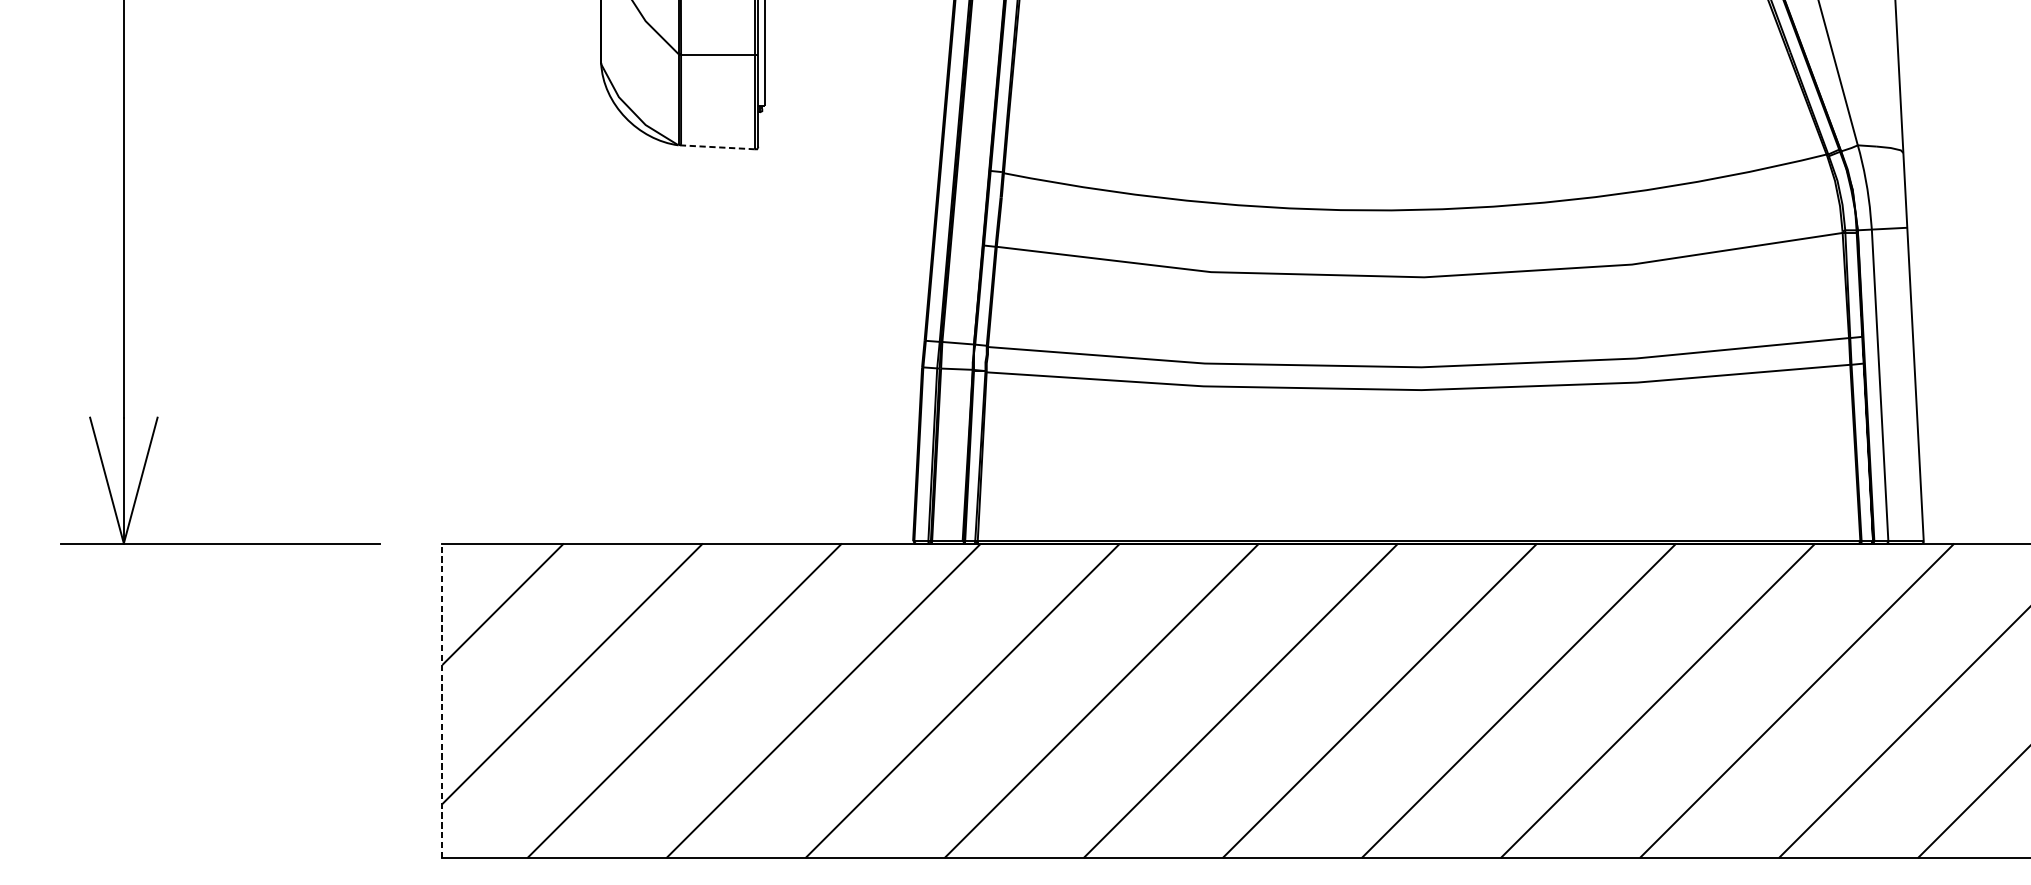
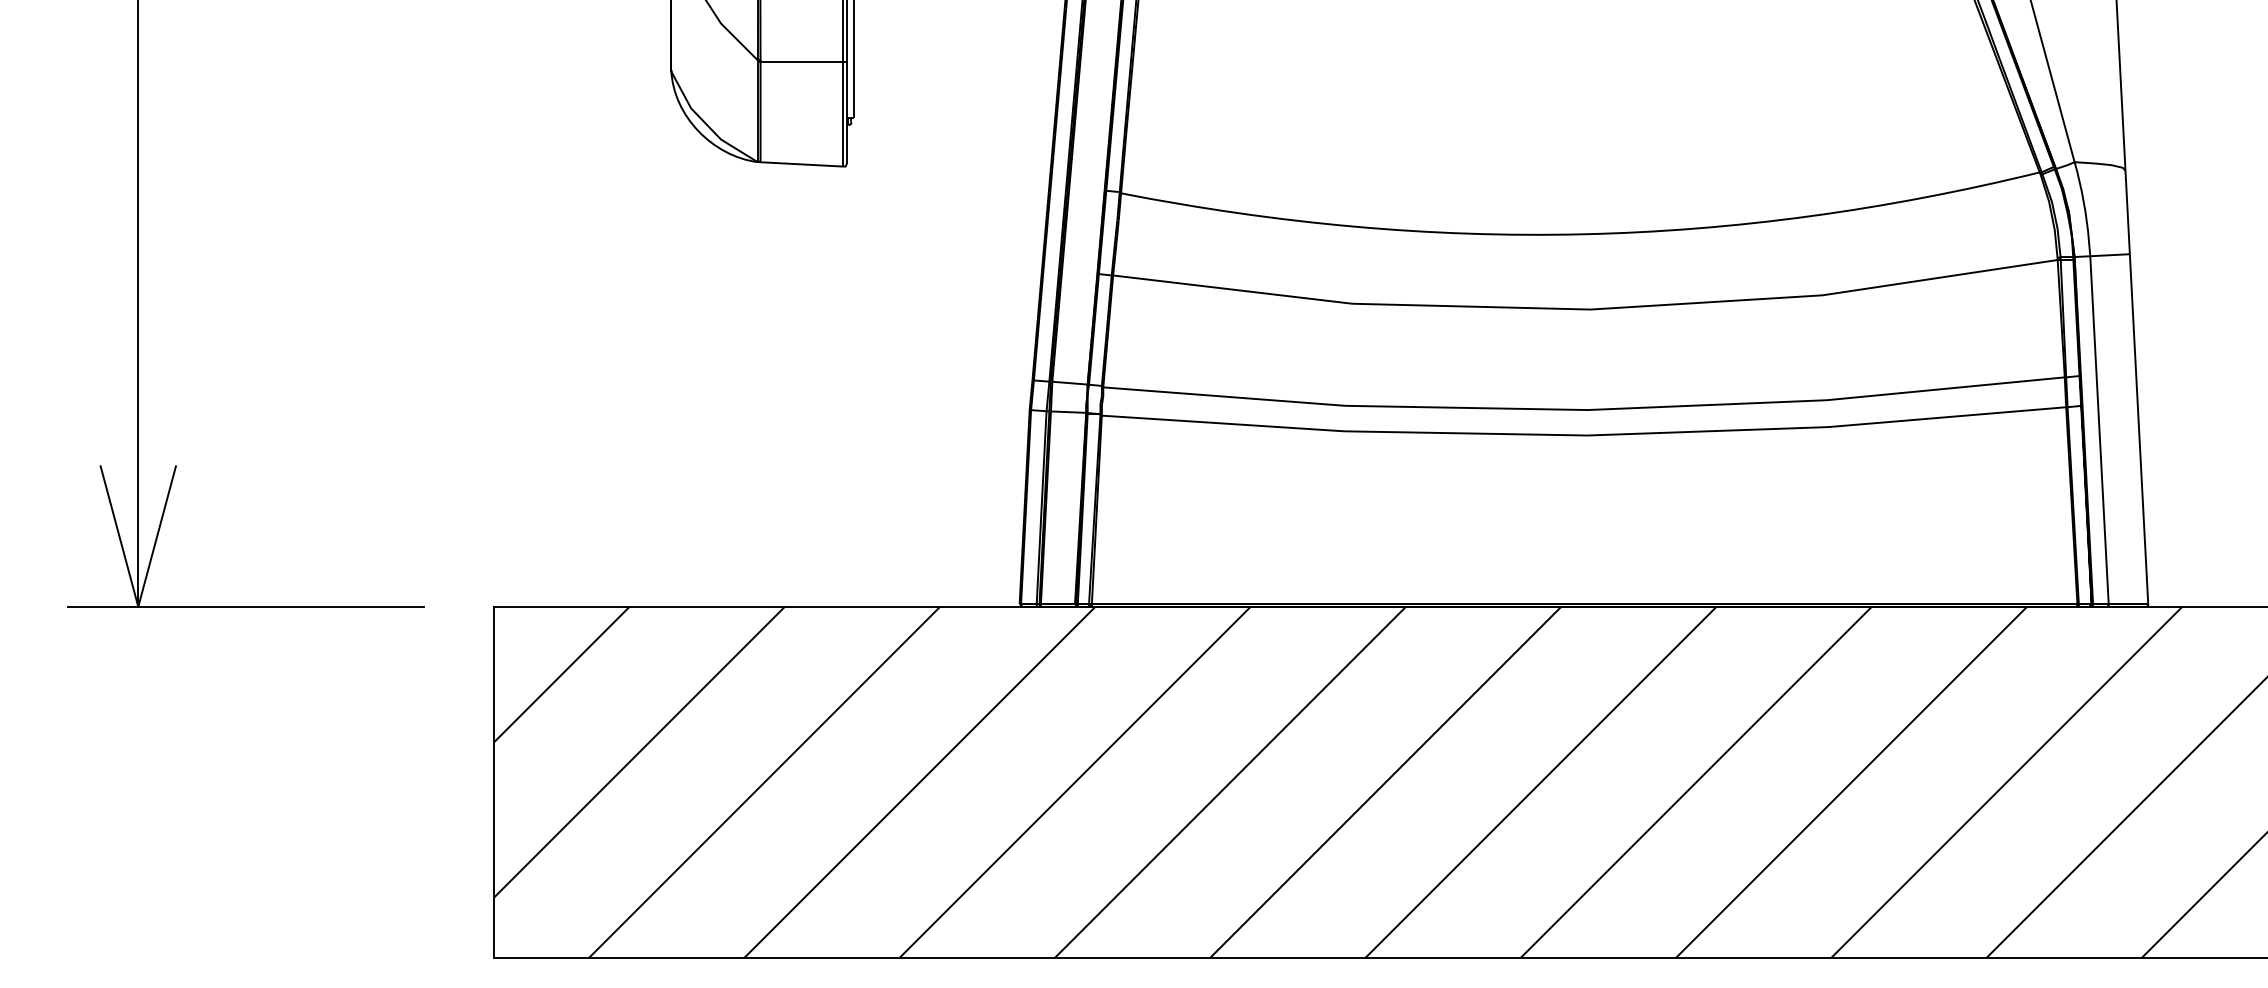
line: (716, 147) -> (800, 164), dashed -> solid
line: (442, 700) -> (494, 782), dashed -> solid

